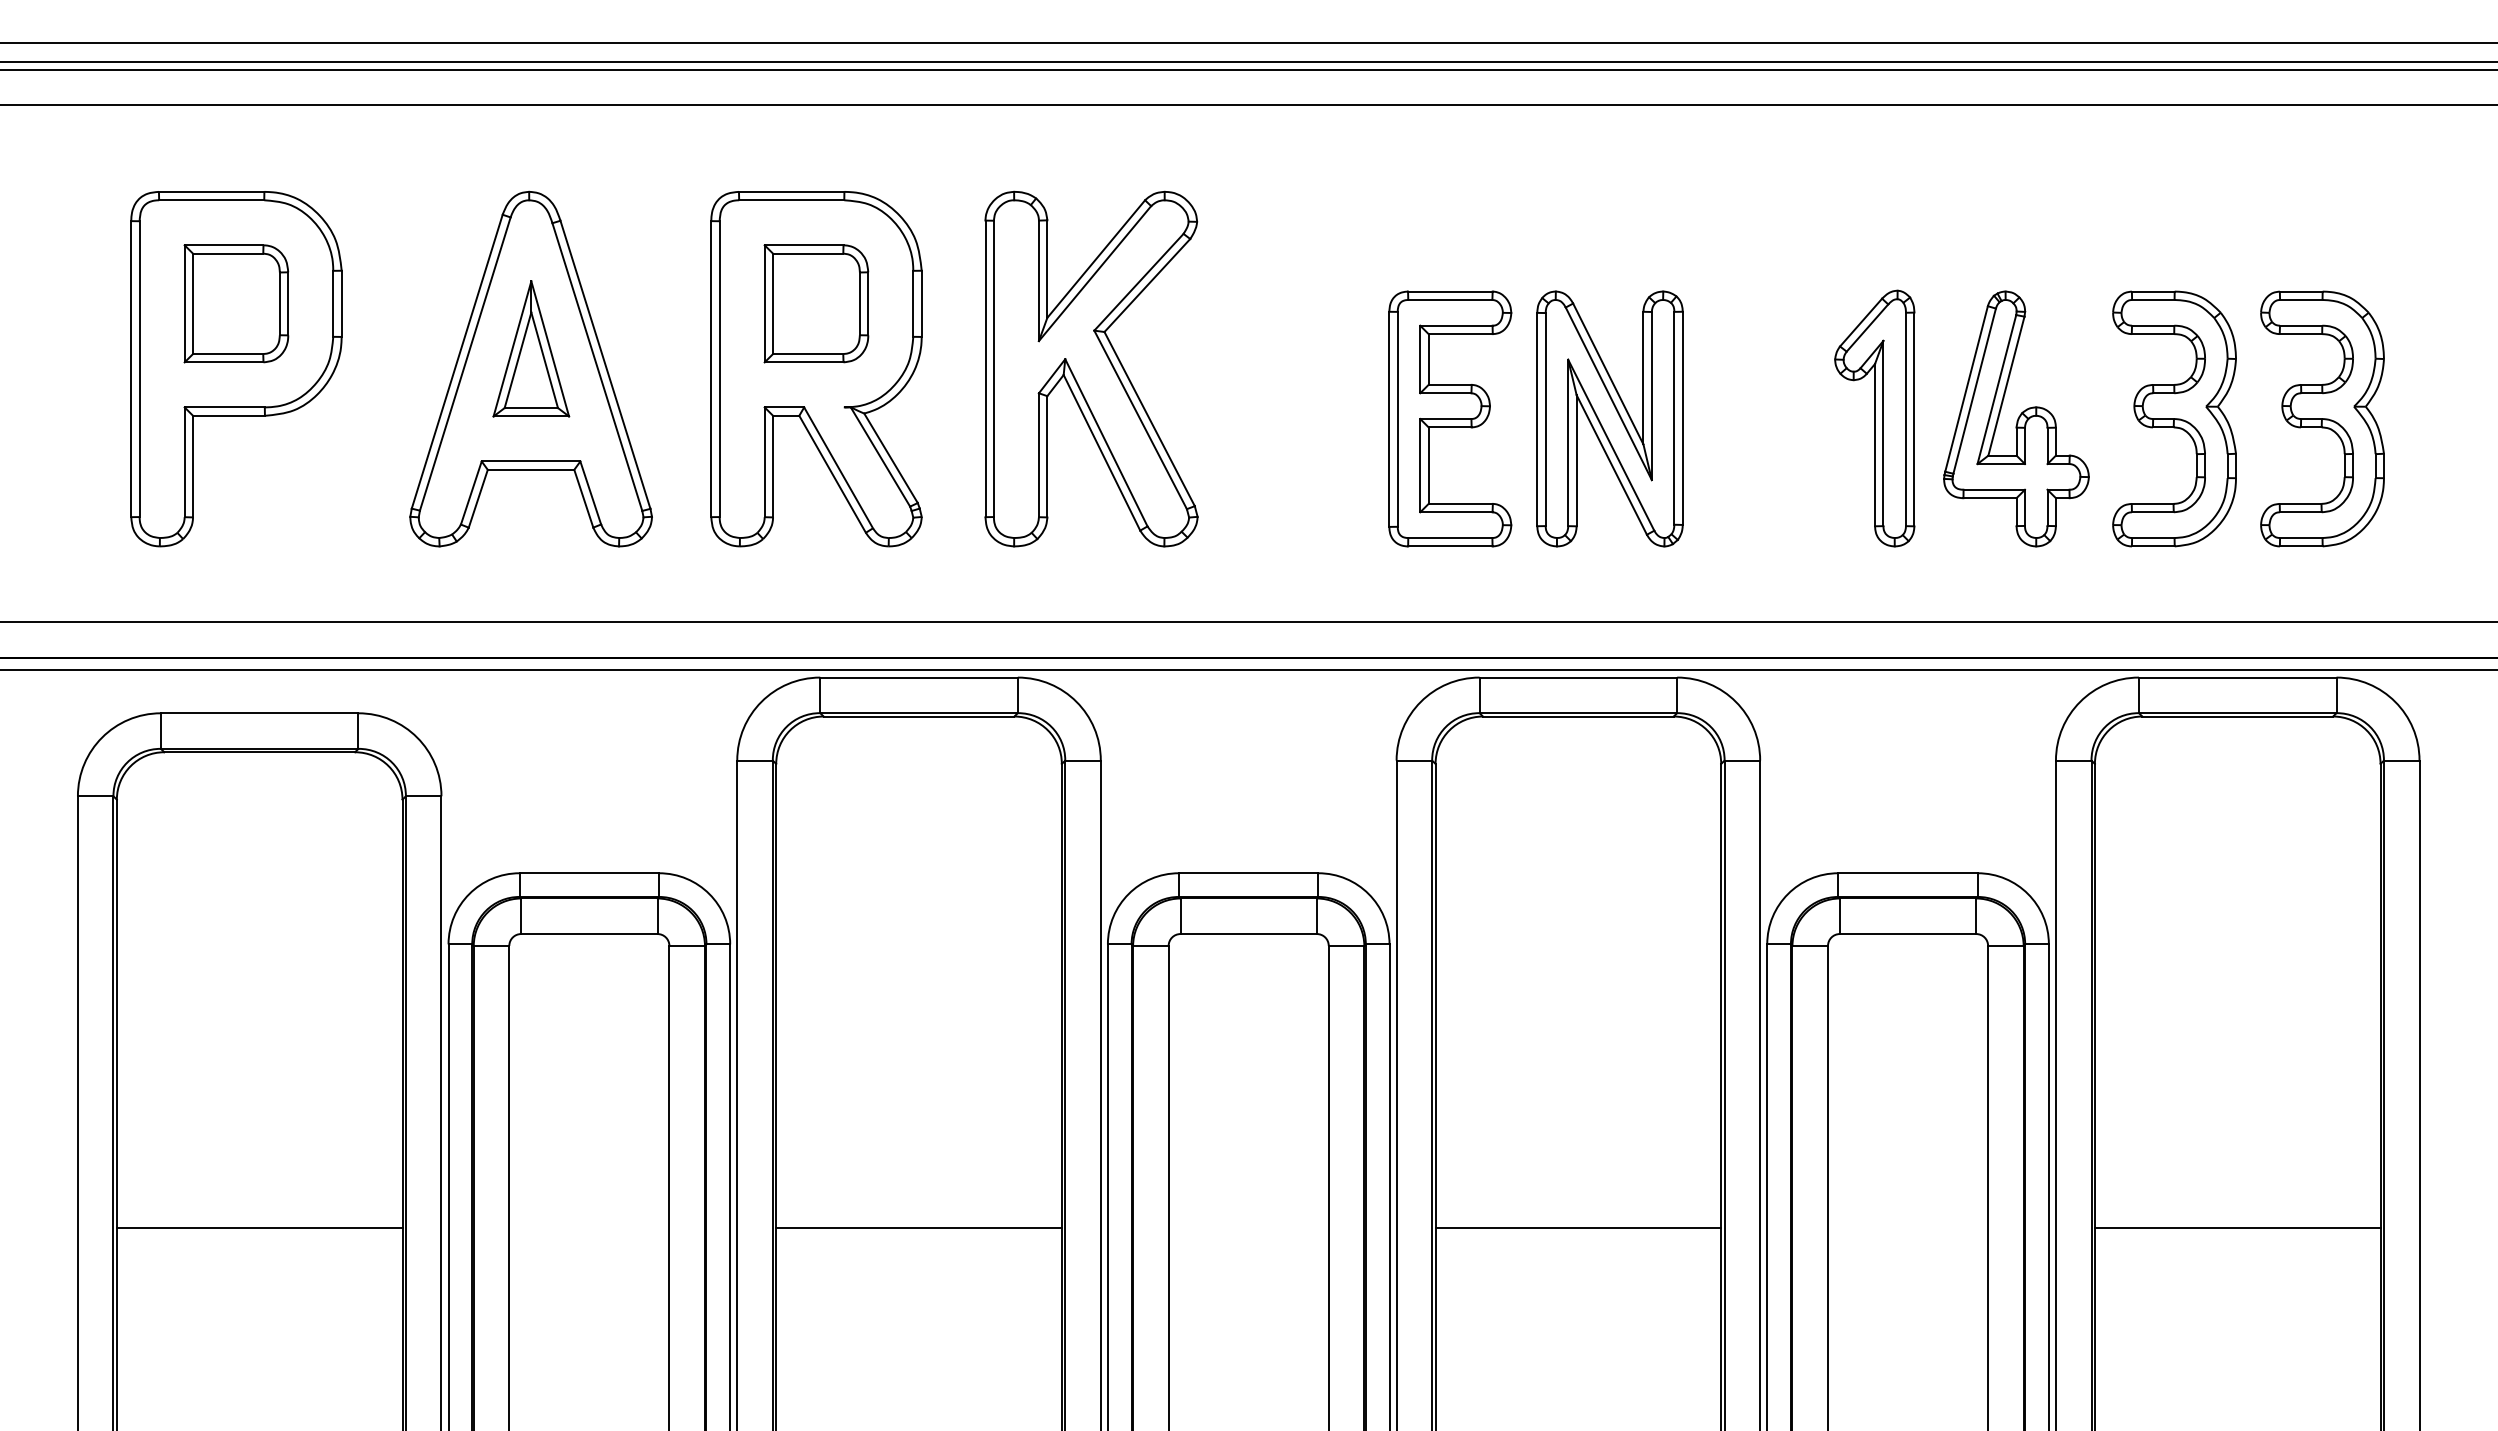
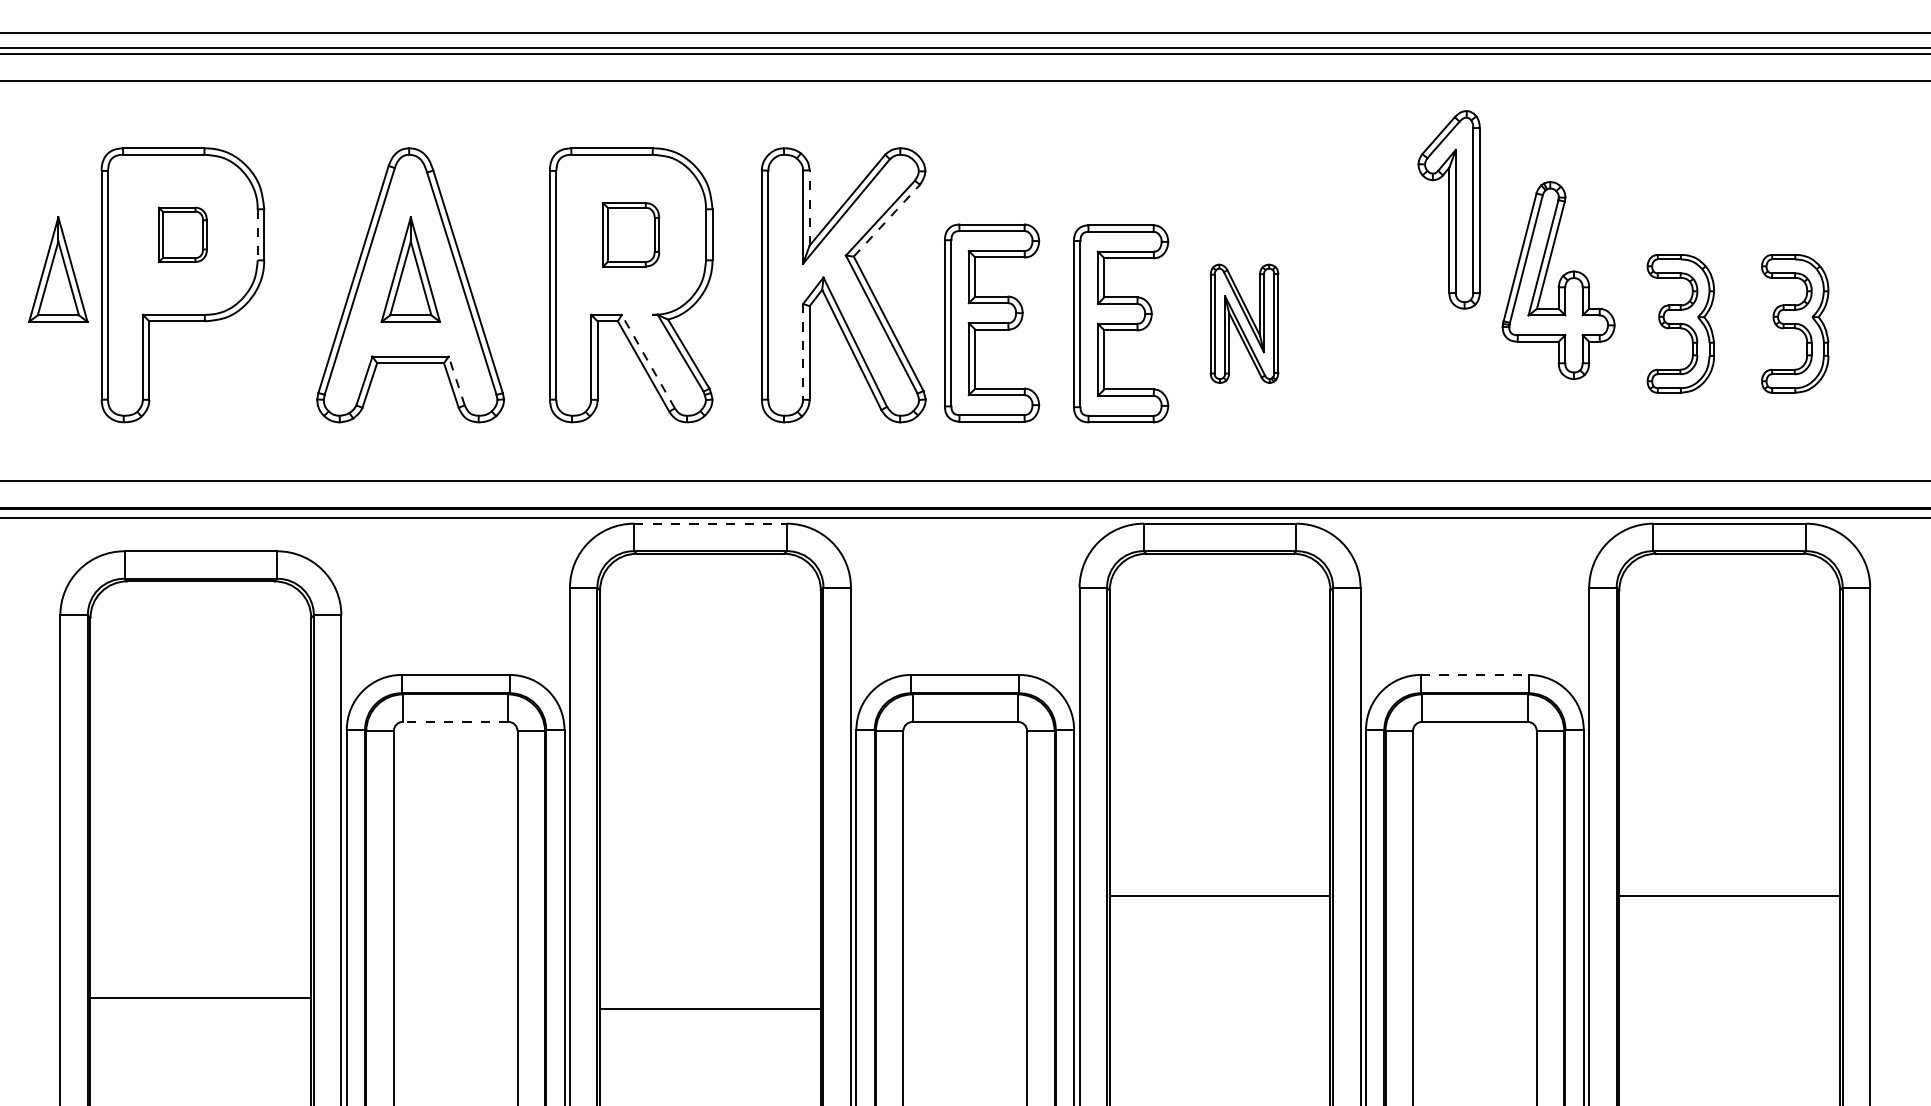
line: (1047, 269) -> (809, 208), solid -> dashed
line: (1147, 285) -> (887, 220), solid -> dashed
part: (236, 303) -> (182, 234), size x0.6
line: (333, 303) -> (257, 234), solid -> dashed
part: (816, 303) -> (631, 234), size x0.7
part: (75, 348) -> (58, 269), added
part: (1283, 417) -> (992, 322), added
part: (1609, 418) -> (1244, 323), size x0.6
part: (1874, 418) -> (1448, 209), moved
part: (2016, 418) -> (1558, 280), moved
part: (2174, 418) -> (1680, 323), size x0.7
part: (2322, 418) -> (1795, 323), size x0.7
line: (1038, 455) -> (802, 352), solid -> dashed
line: (838, 467) -> (648, 361), solid -> dashed
line: (590, 492) -> (456, 380), solid -> dashed
line: (919, 677) -> (710, 523), solid -> dashed
line: (1908, 873) -> (1475, 675), solid -> dashed
line: (588, 934) -> (454, 722), solid -> dashed
line: (259, 1228) -> (200, 998), moved
line: (918, 1228) -> (710, 1009), moved
line: (1578, 1228) -> (1220, 896), moved
line: (2237, 1228) -> (1729, 896), moved

